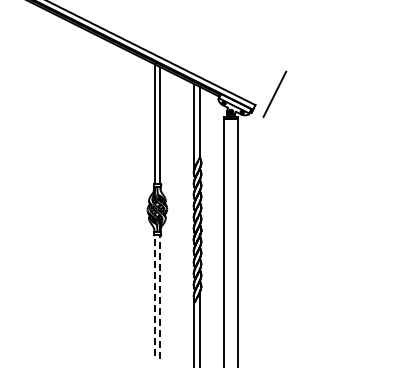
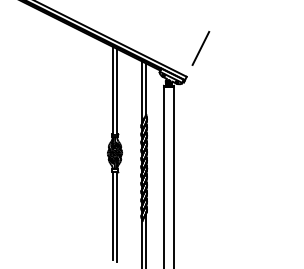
line: (274, 93) -> (200, 47), moved
line: (154, 295) -> (112, 216), dashed -> solid
line: (160, 296) -> (117, 216), dashed -> solid

